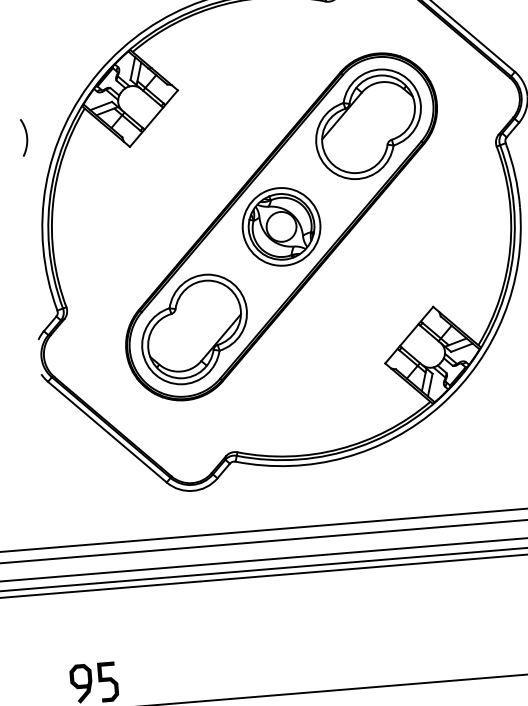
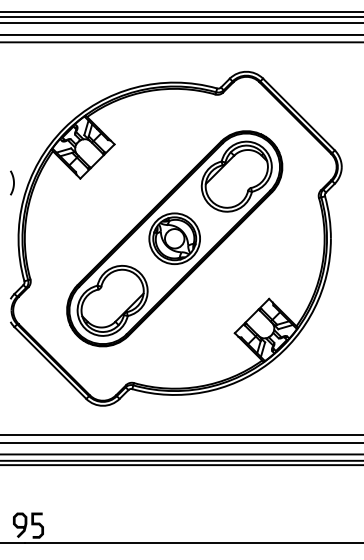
curve: (26, 136) -> (13, 182), moved

